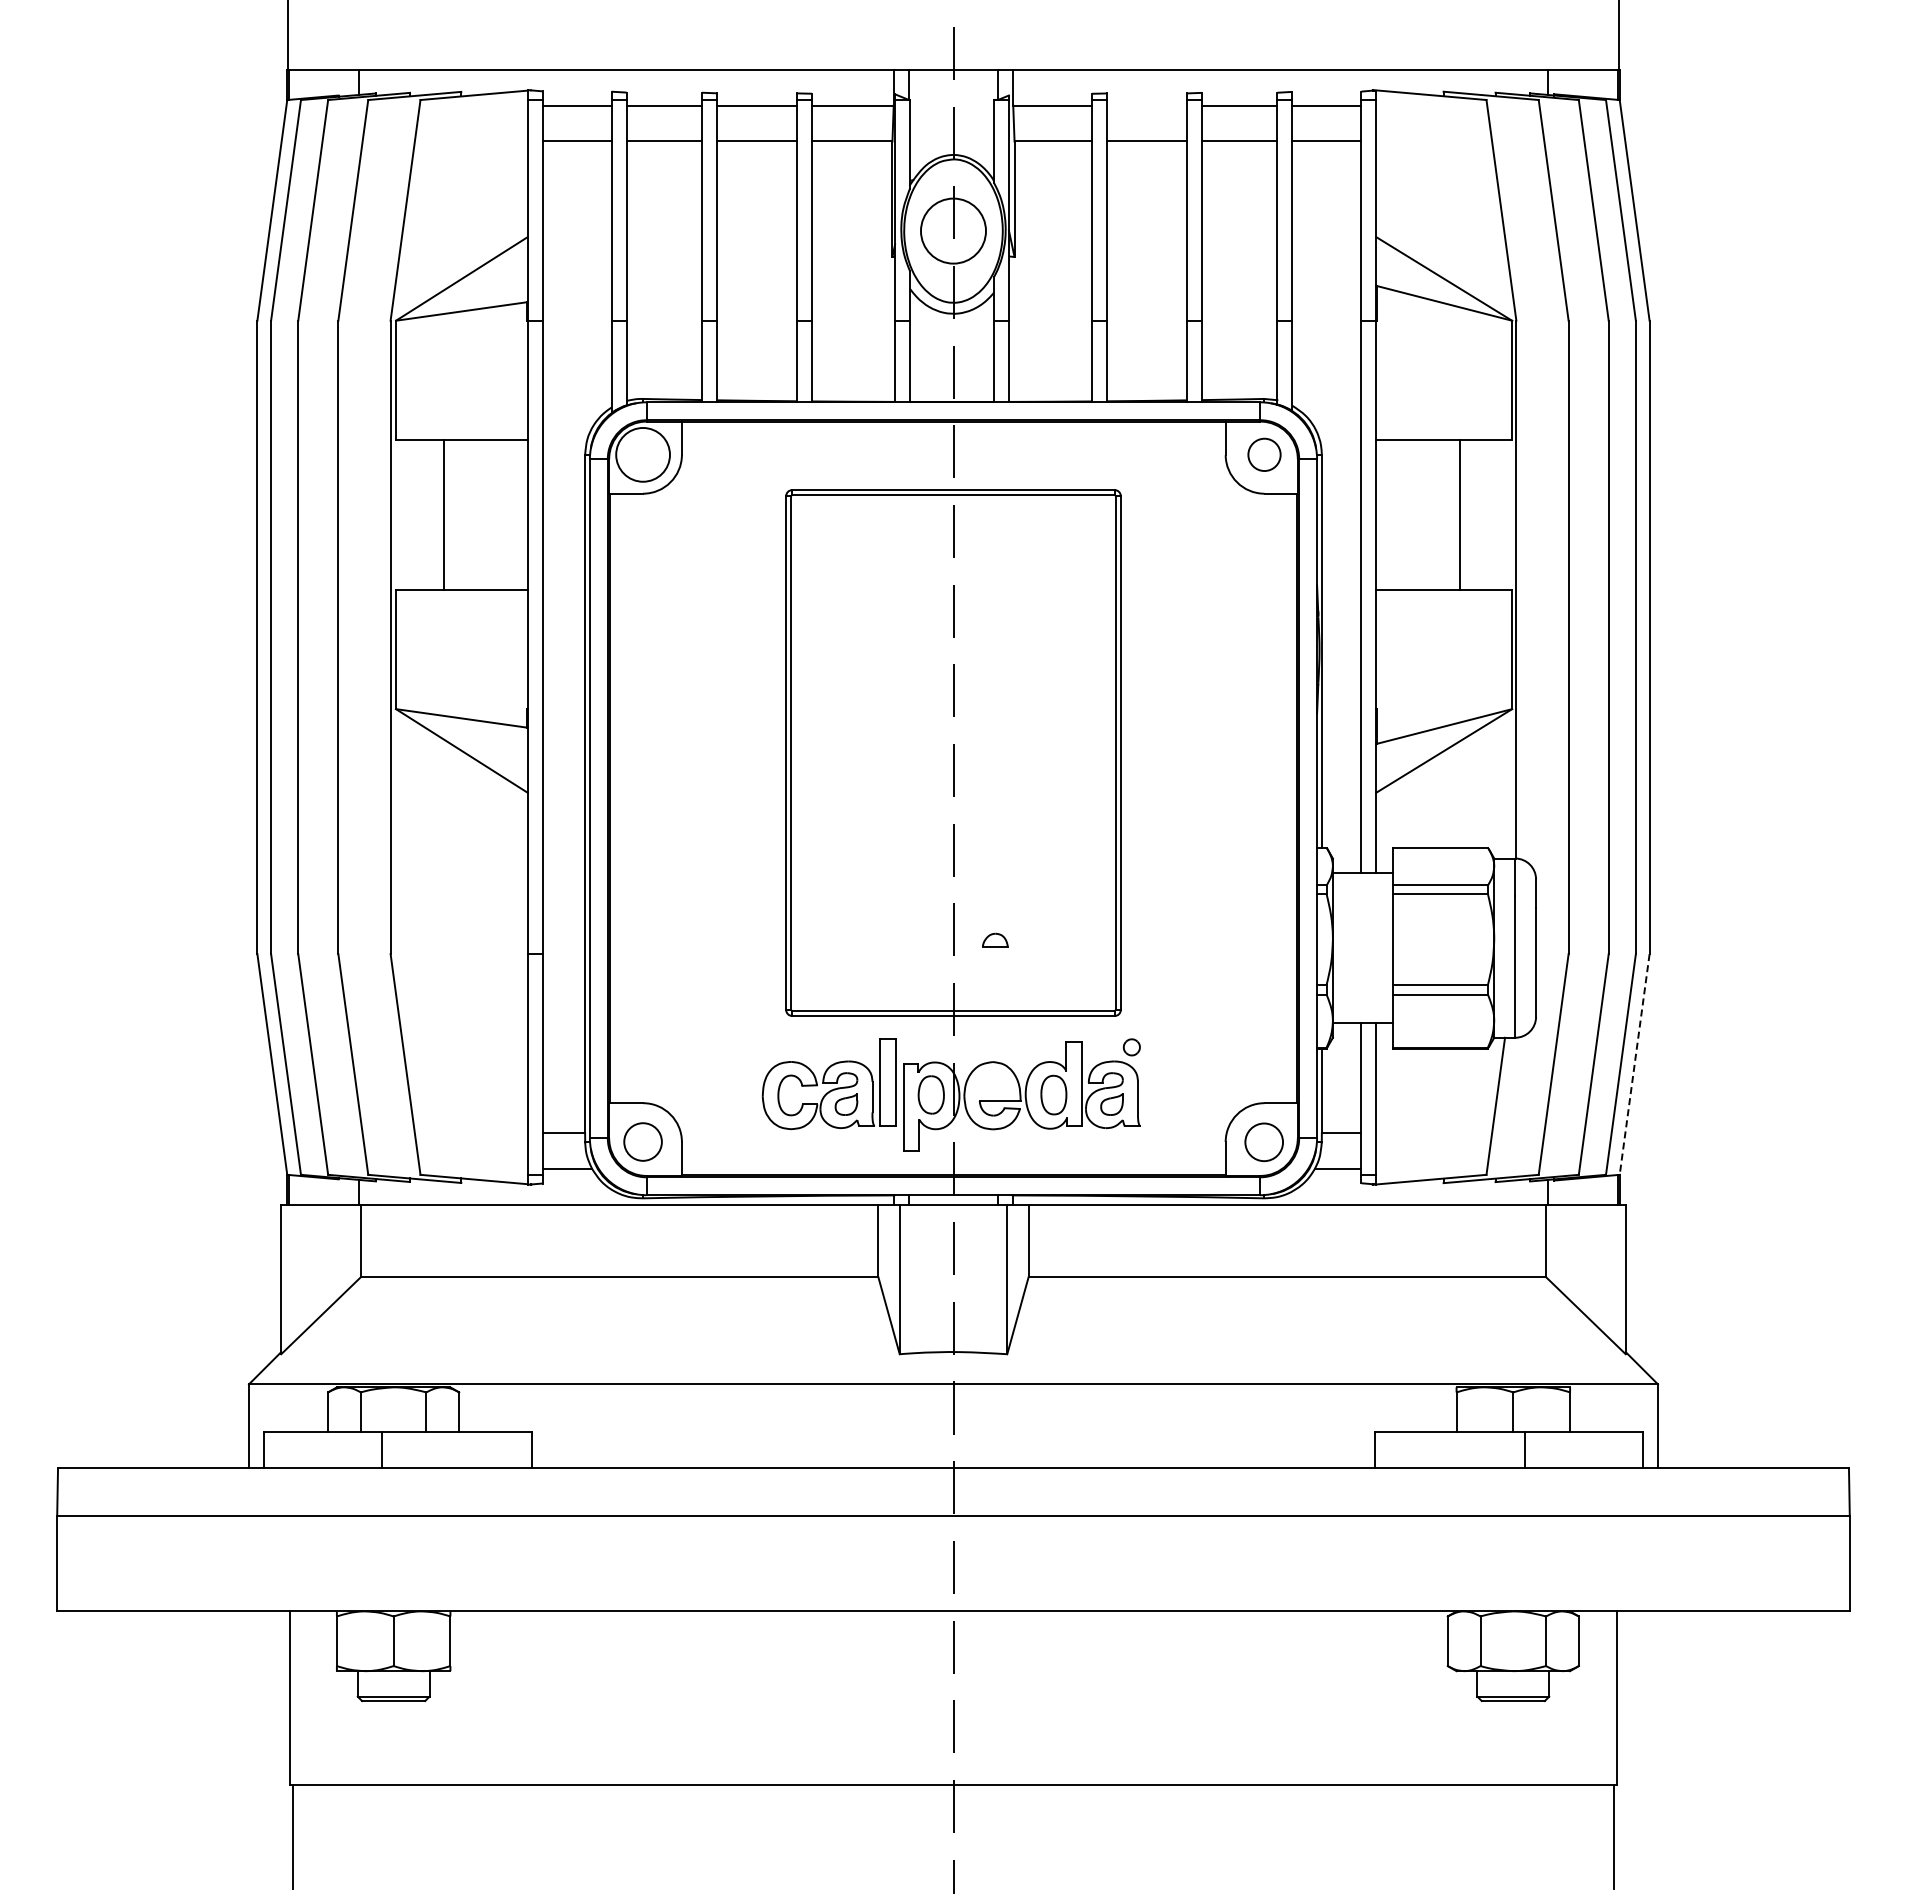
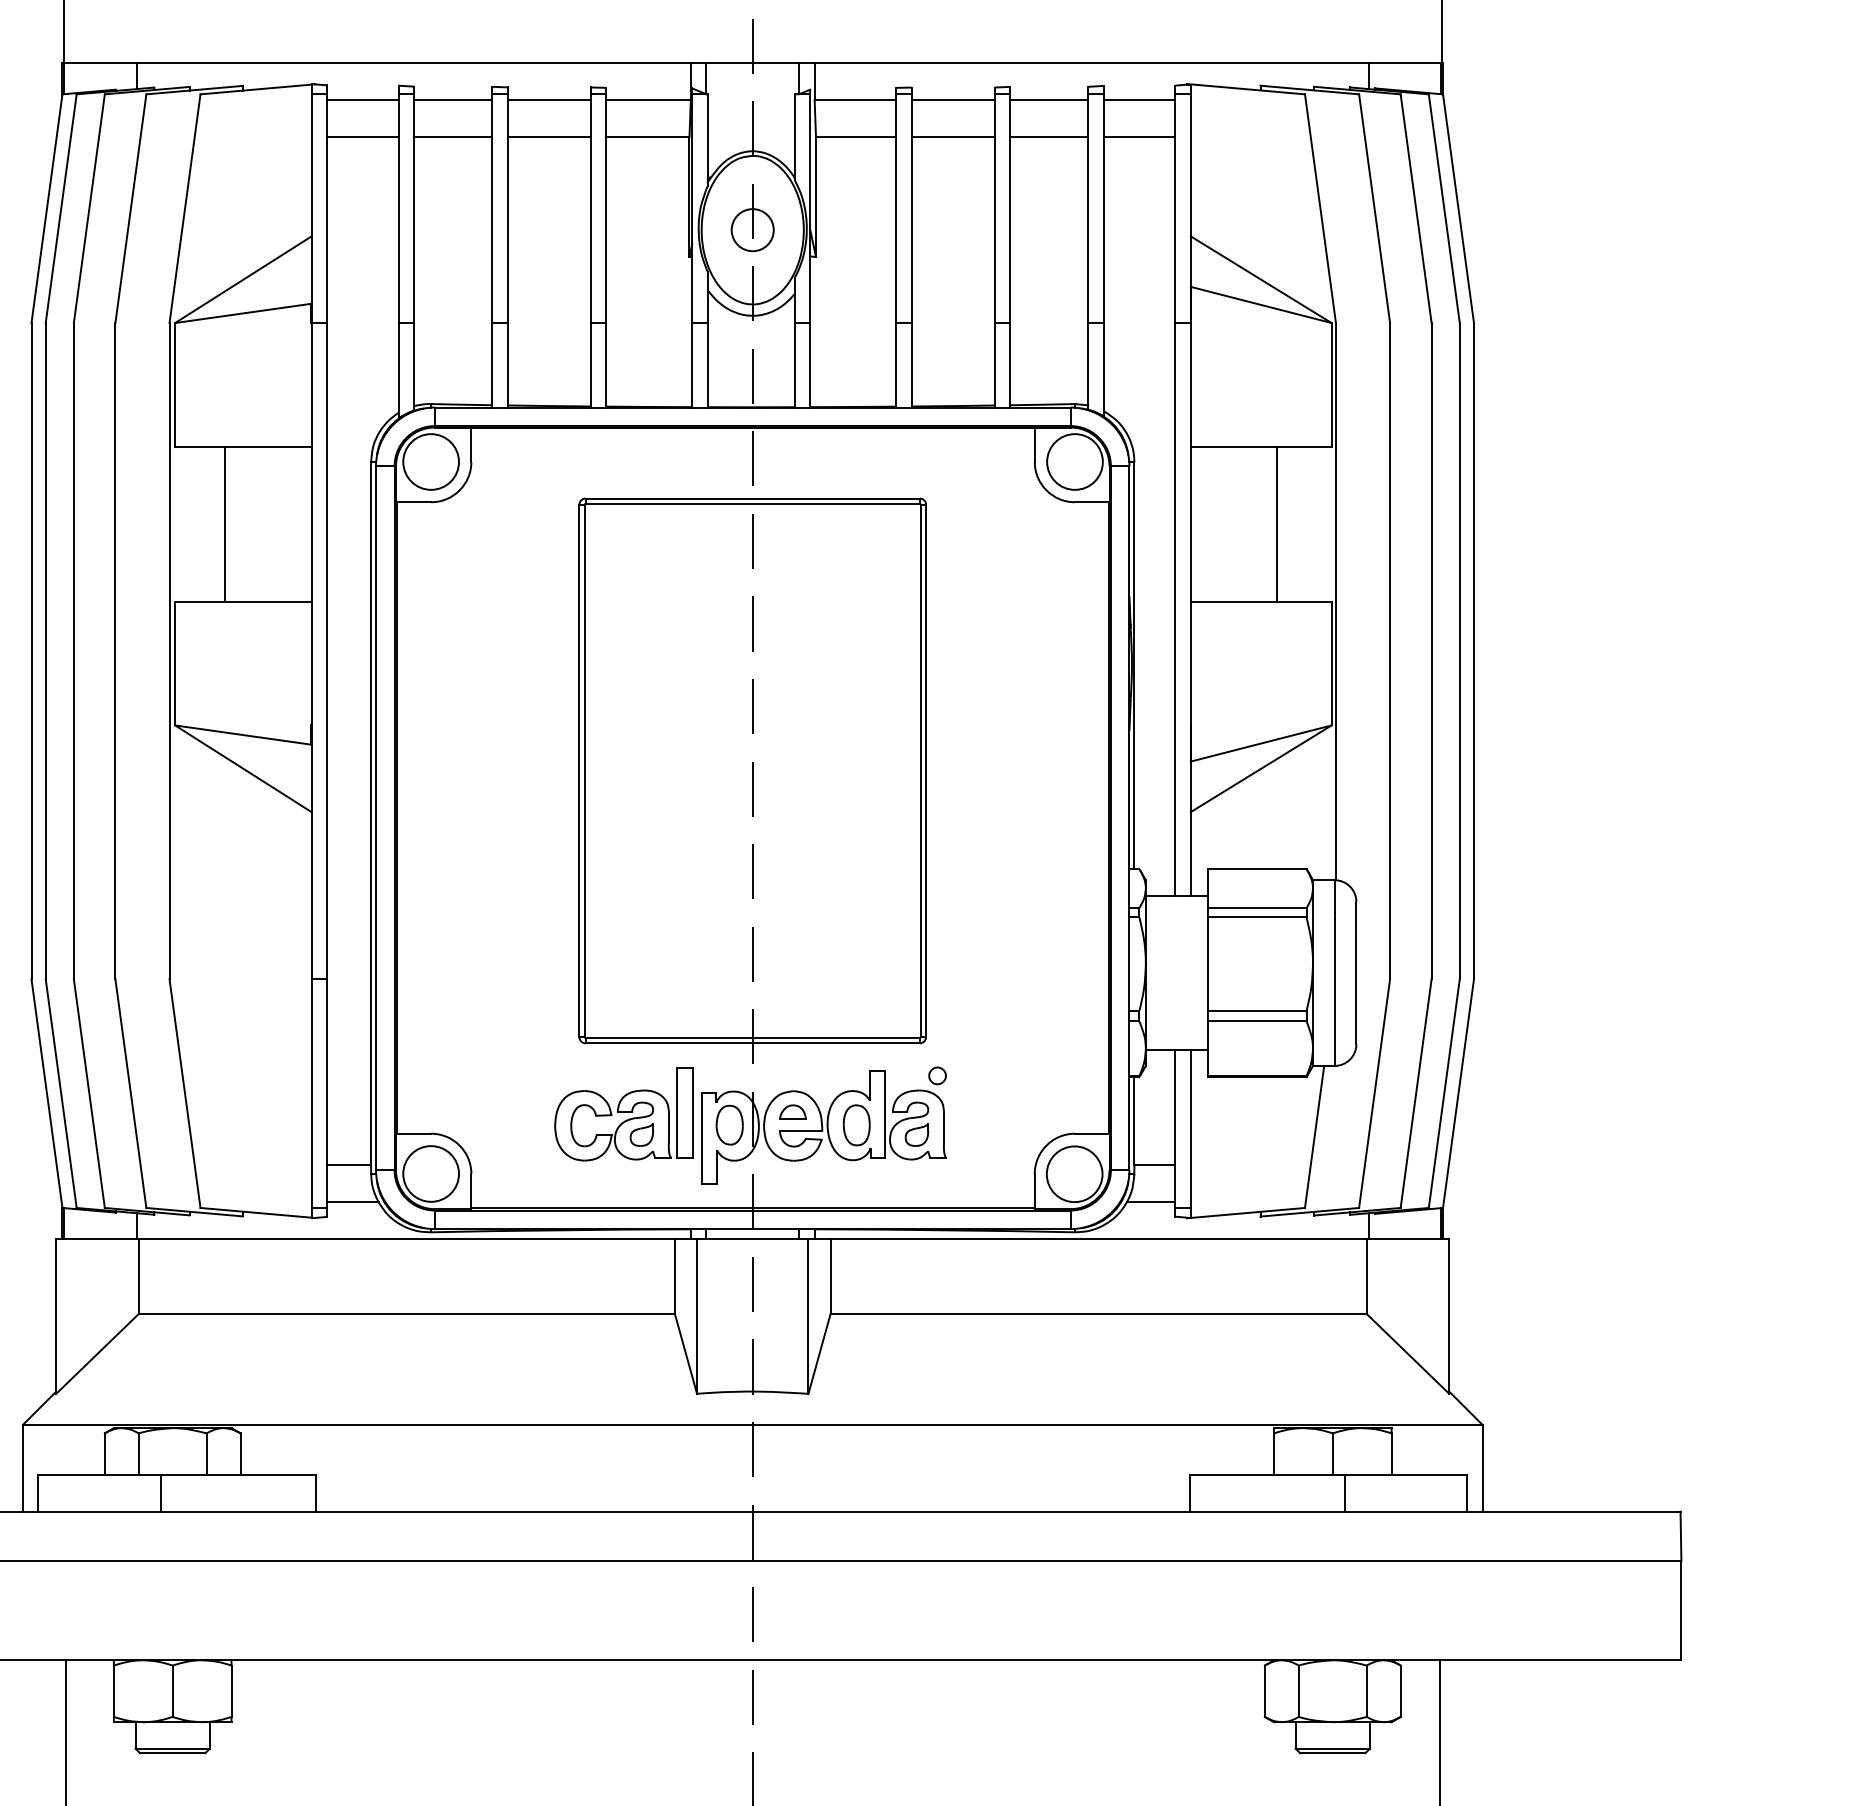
line: (1146, 105) -> (952, 100), added
circle: (953, 230) -> (752, 229), size x0.62
circle: (1264, 454) -> (1074, 461), size x1.67
part: (995, 939) -> (793, 1111), moved
line: (1634, 1064) -> (1458, 1093), dashed -> solid
circle: (642, 1141) -> (430, 1173), size x1.43
circle: (1264, 1142) -> (1074, 1174), size x1.43

